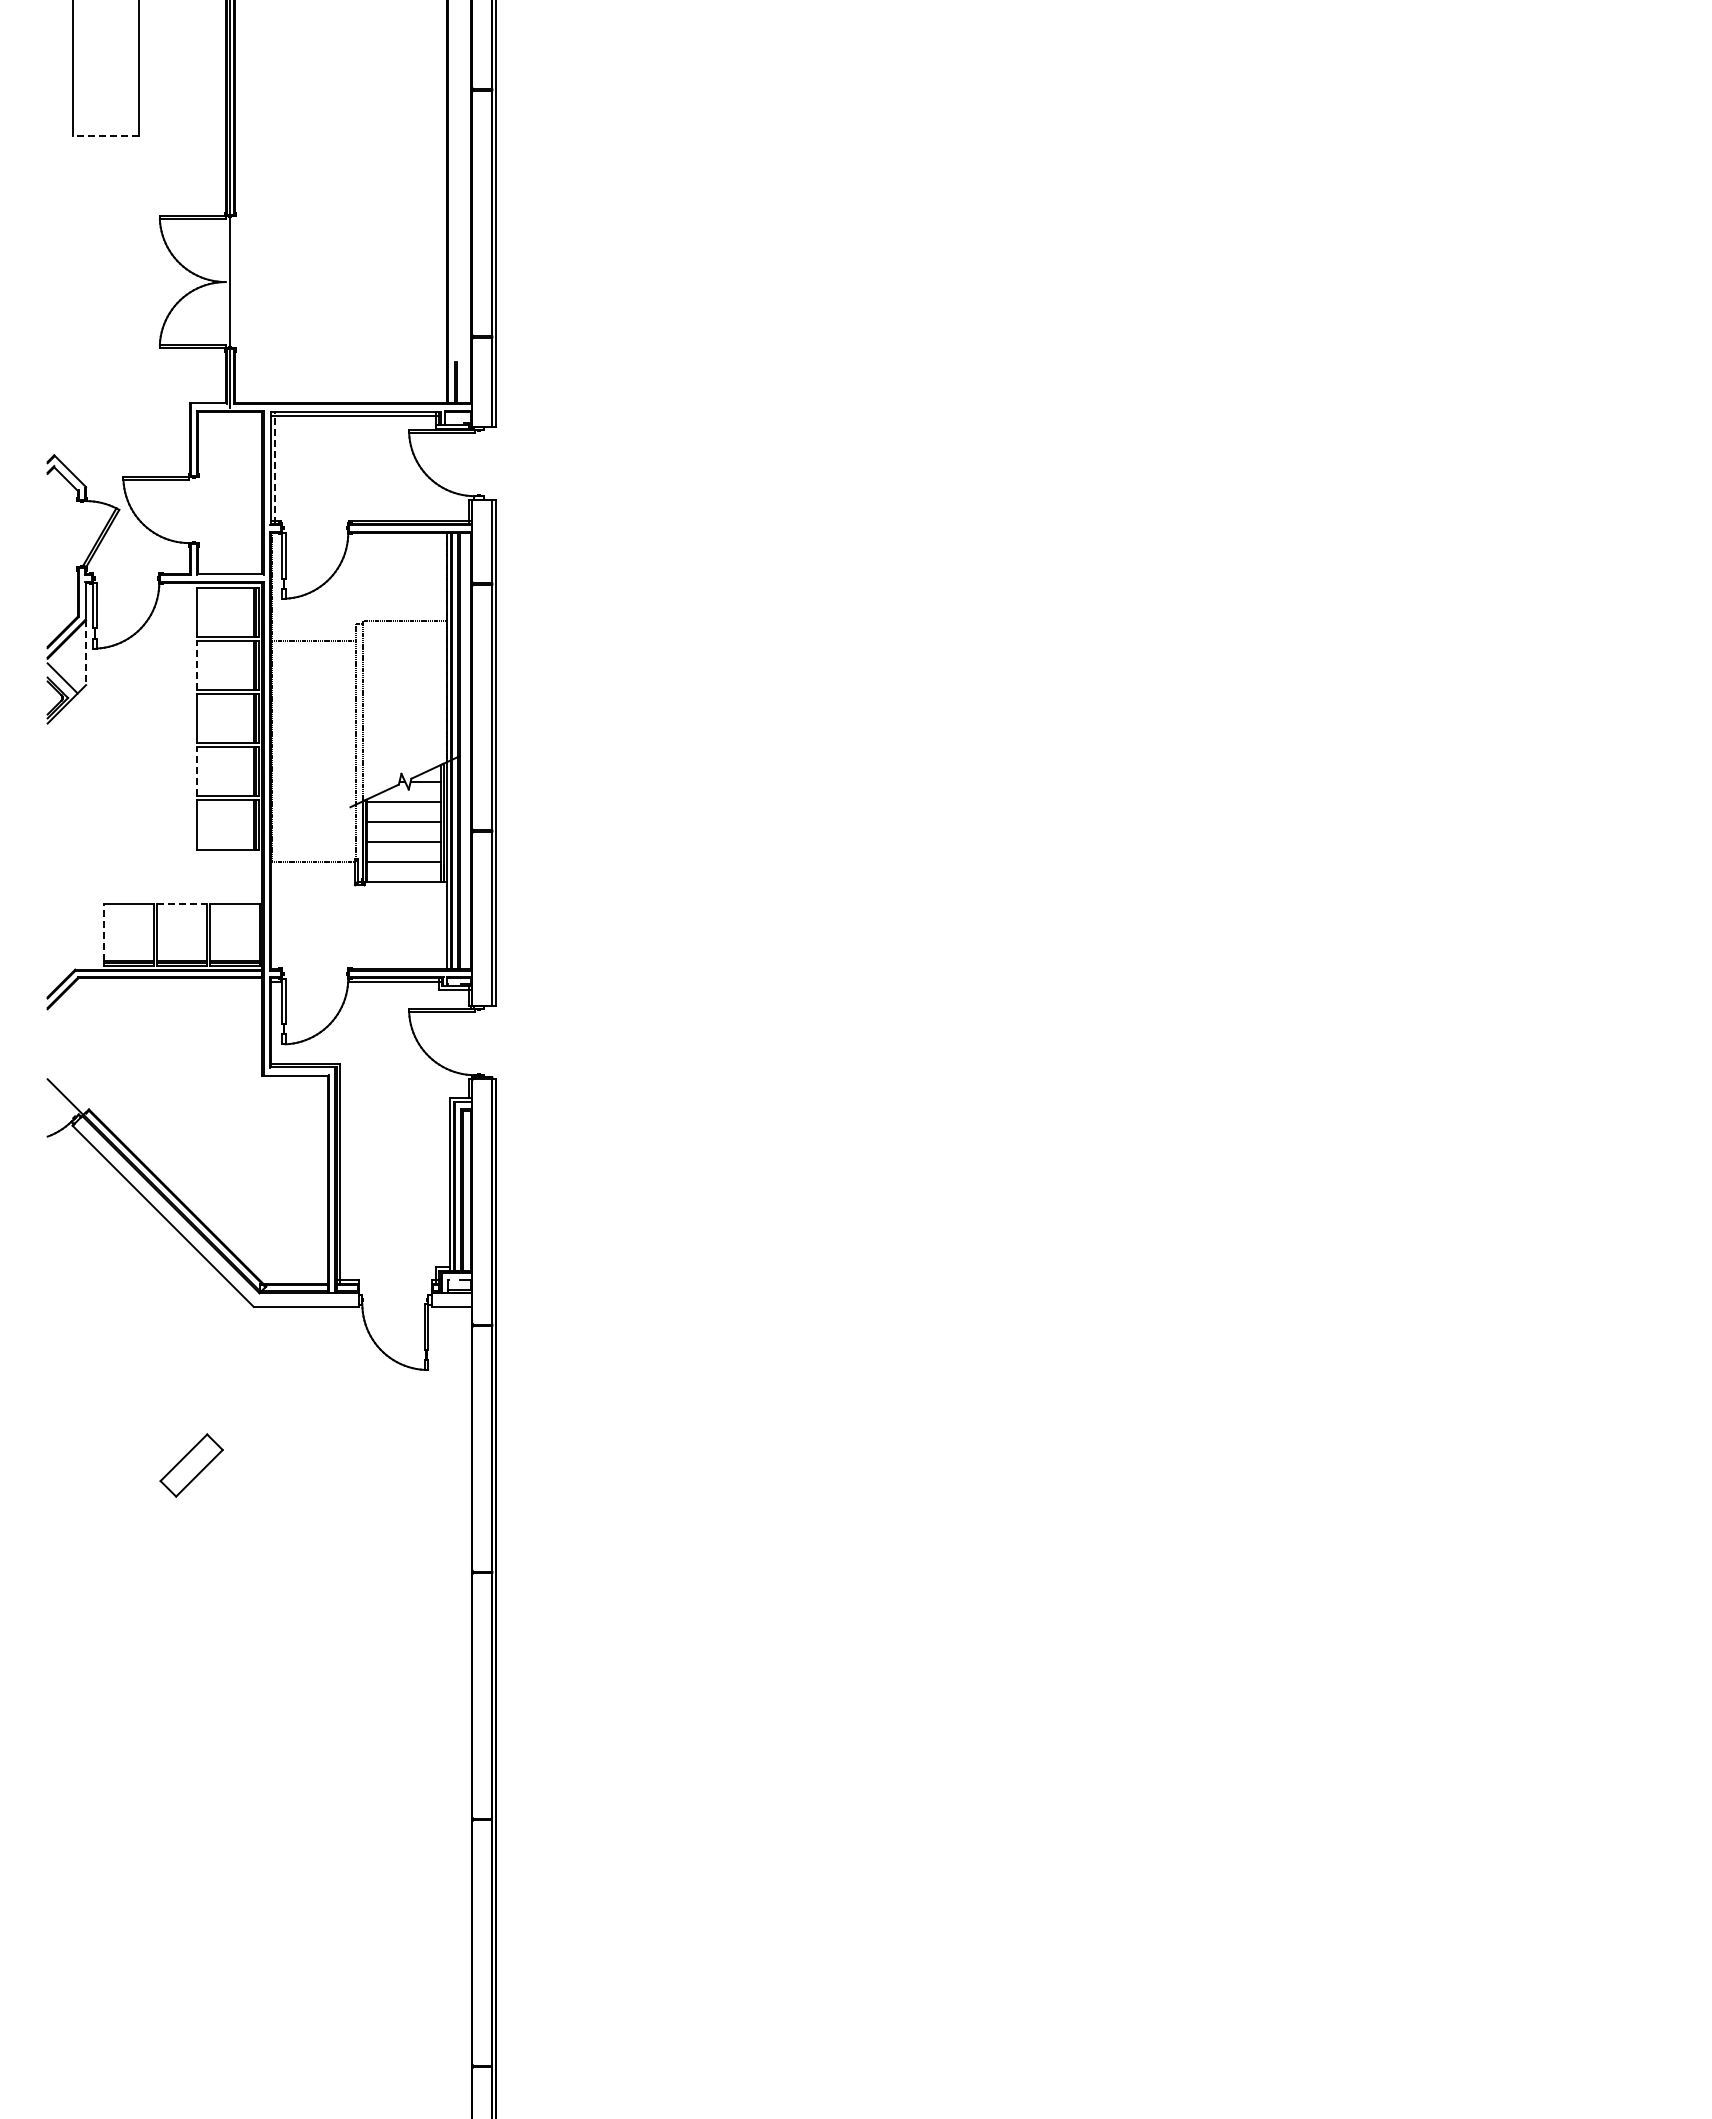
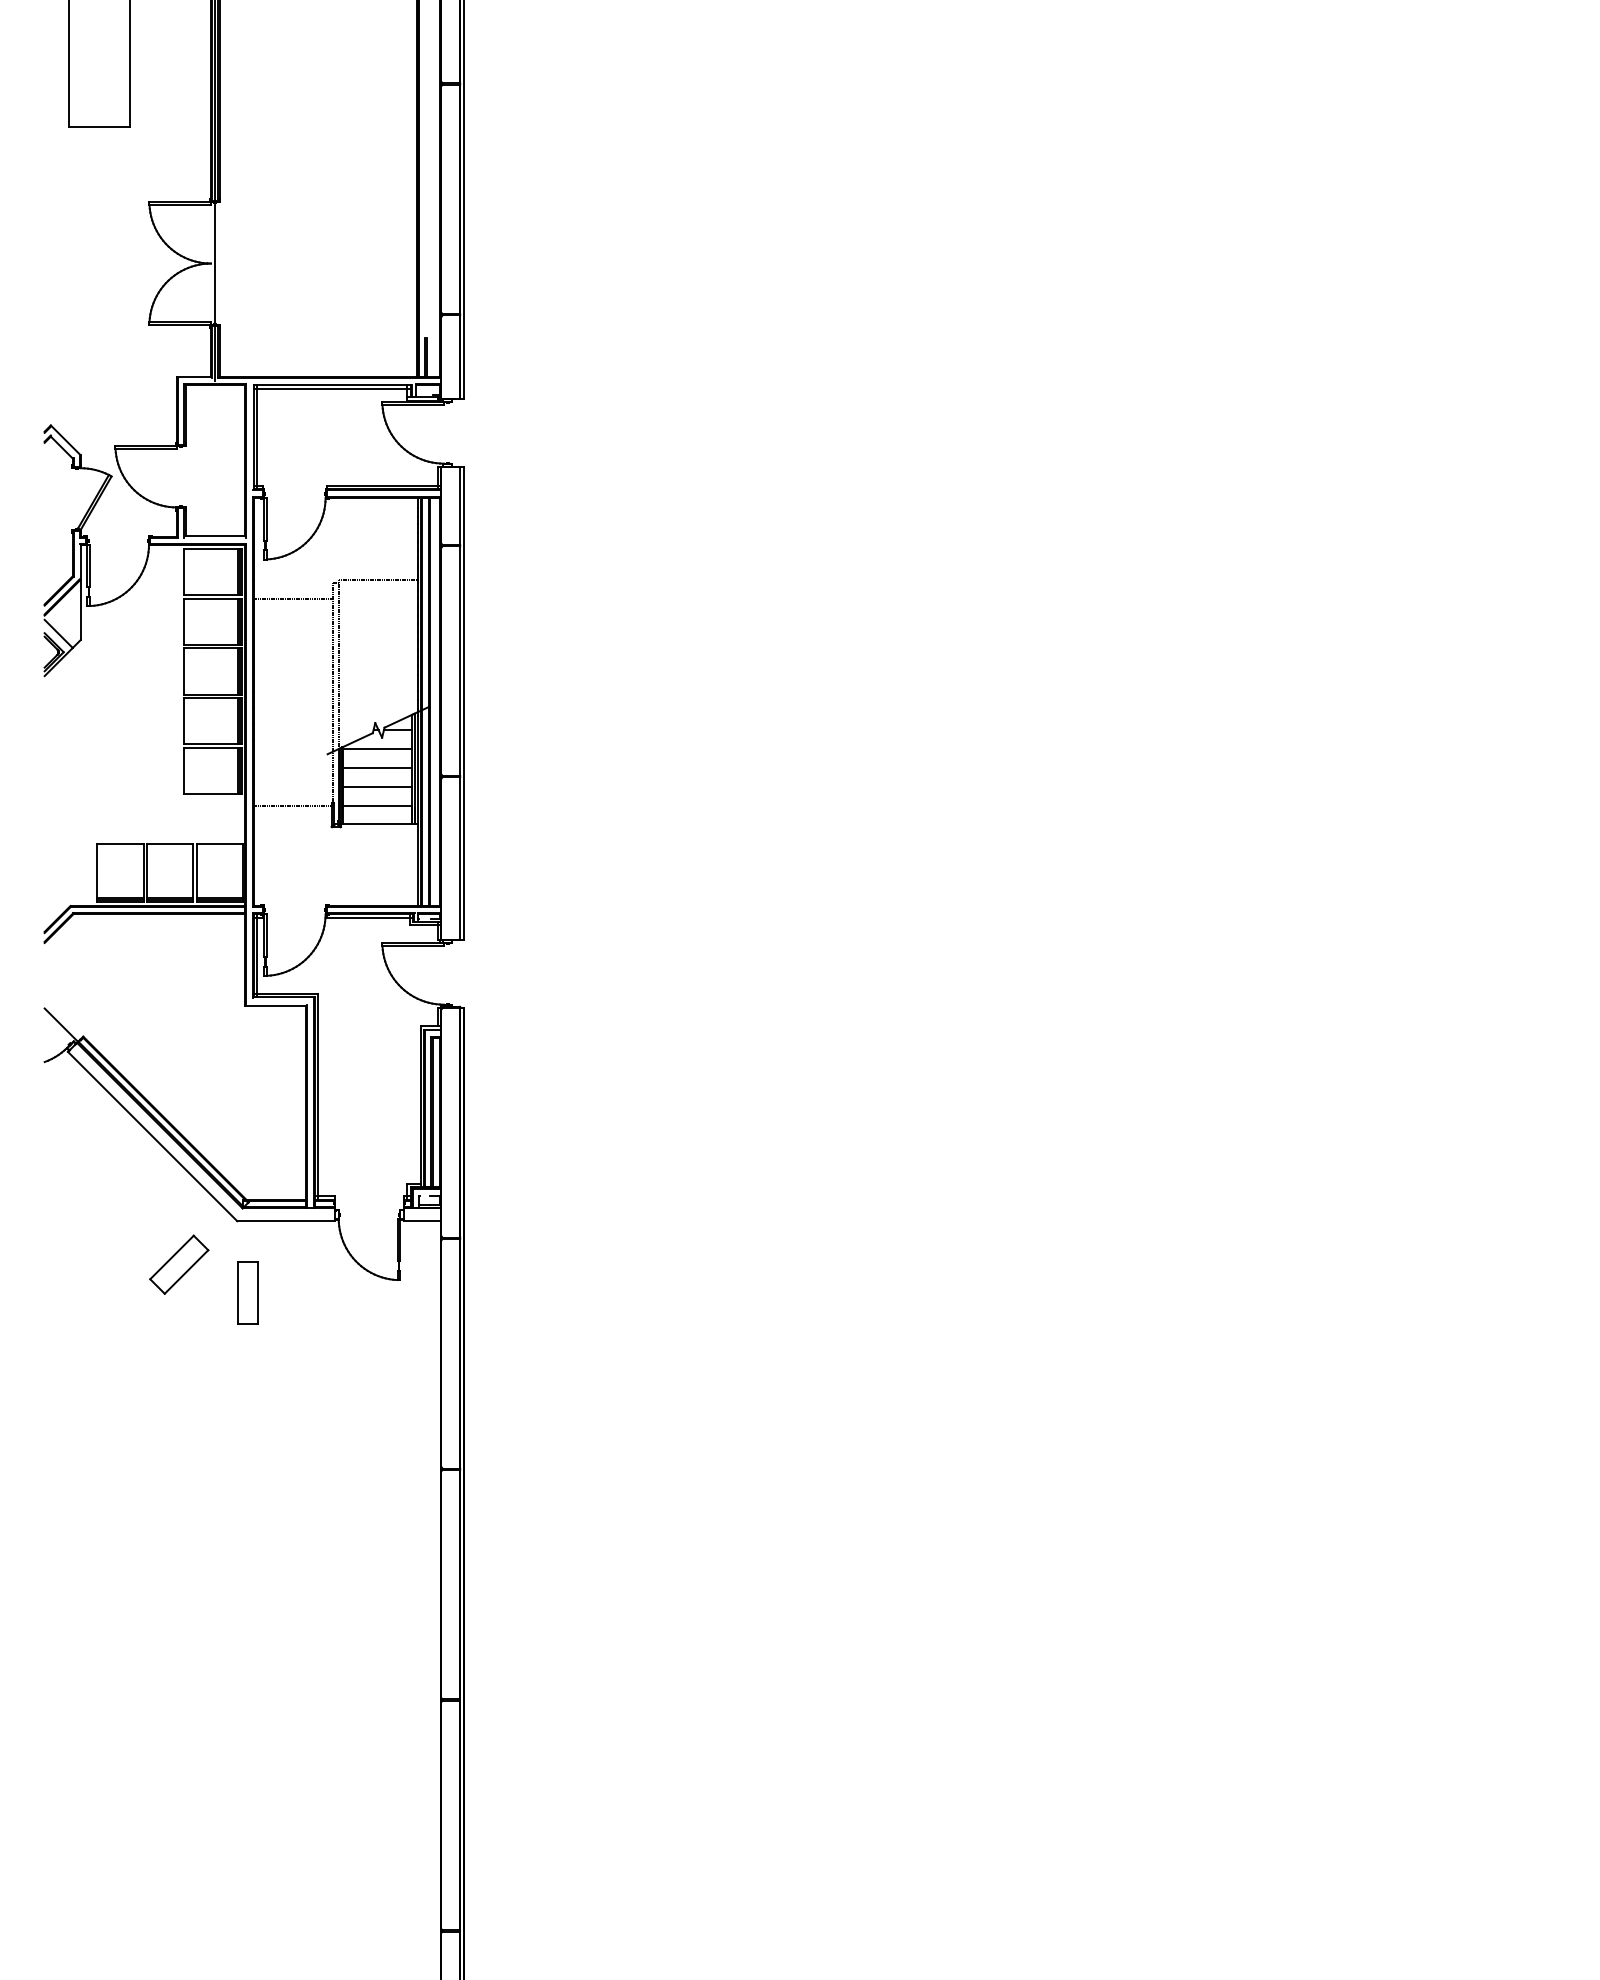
line: (106, 135) -> (99, 126), dashed -> solid
line: (275, 467) -> (257, 436), dashed -> solid
line: (86, 653) -> (80, 610), dashed -> solid
line: (196, 665) -> (183, 621), dashed -> solid
line: (196, 771) -> (183, 720), dashed -> solid
line: (181, 903) -> (169, 844), dashed -> solid
line: (104, 932) -> (97, 871), dashed -> solid
line: (275, 1022) -> (257, 955), added
part: (264, 1383) -> (247, 1292), added
part: (191, 1465) -> (179, 1264), moved

